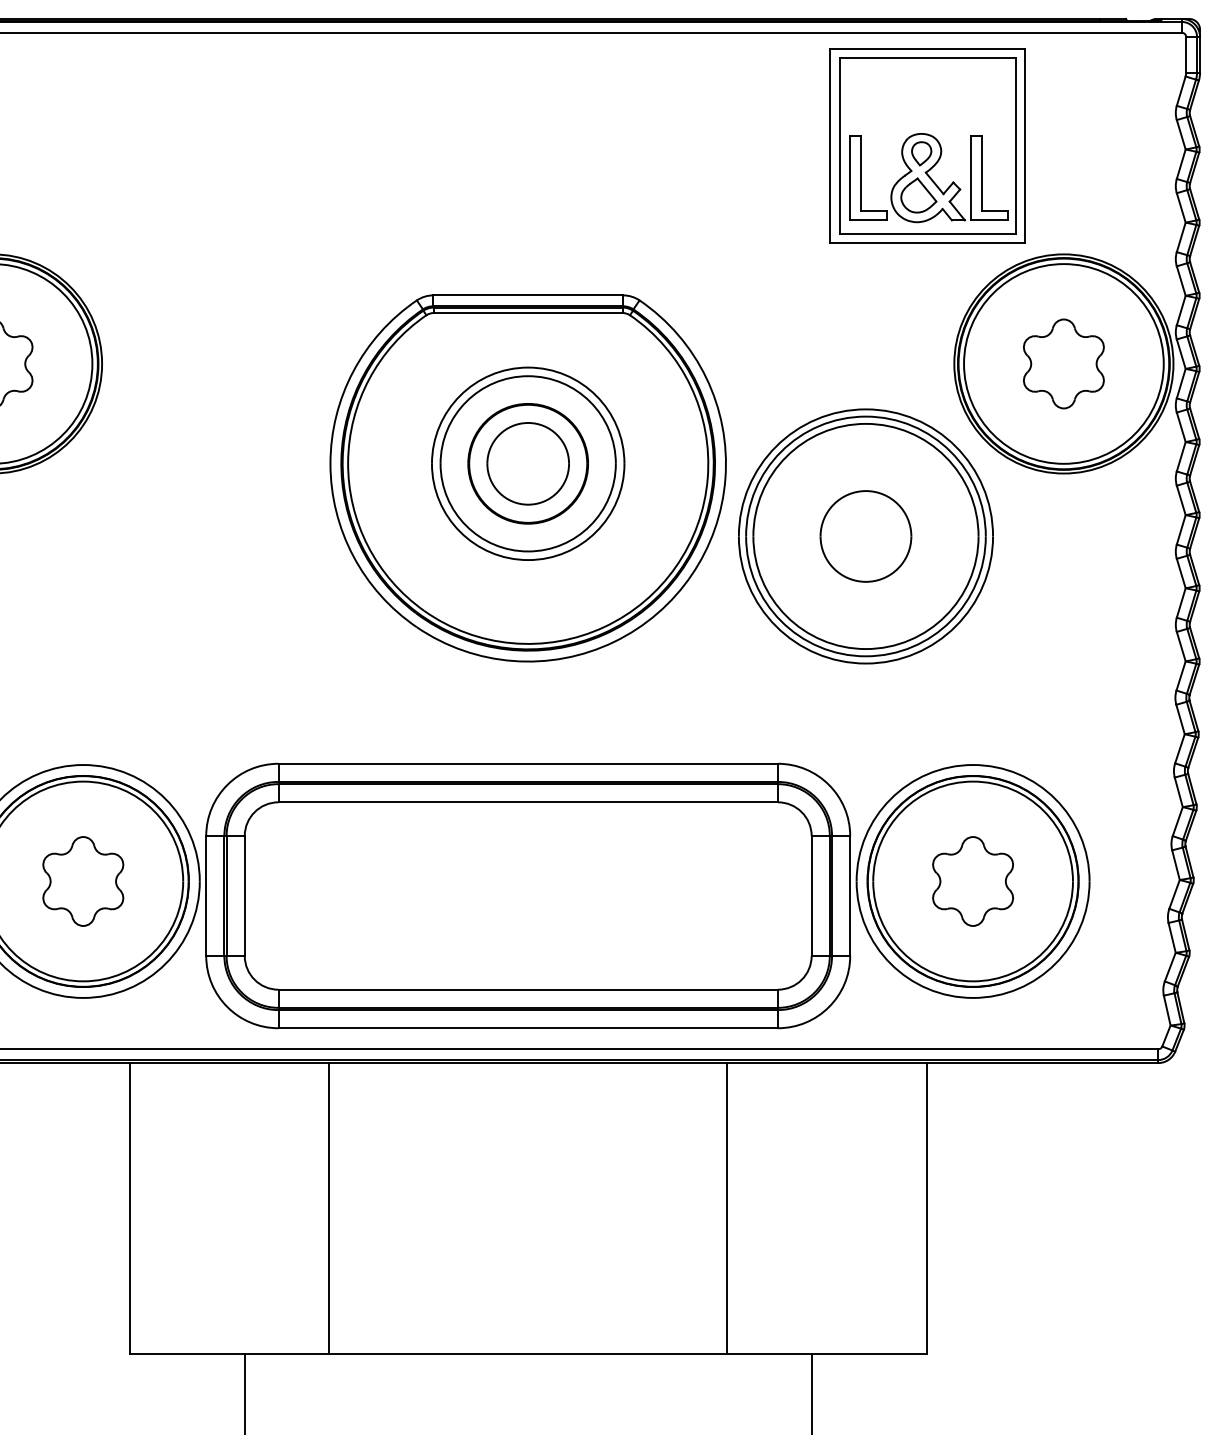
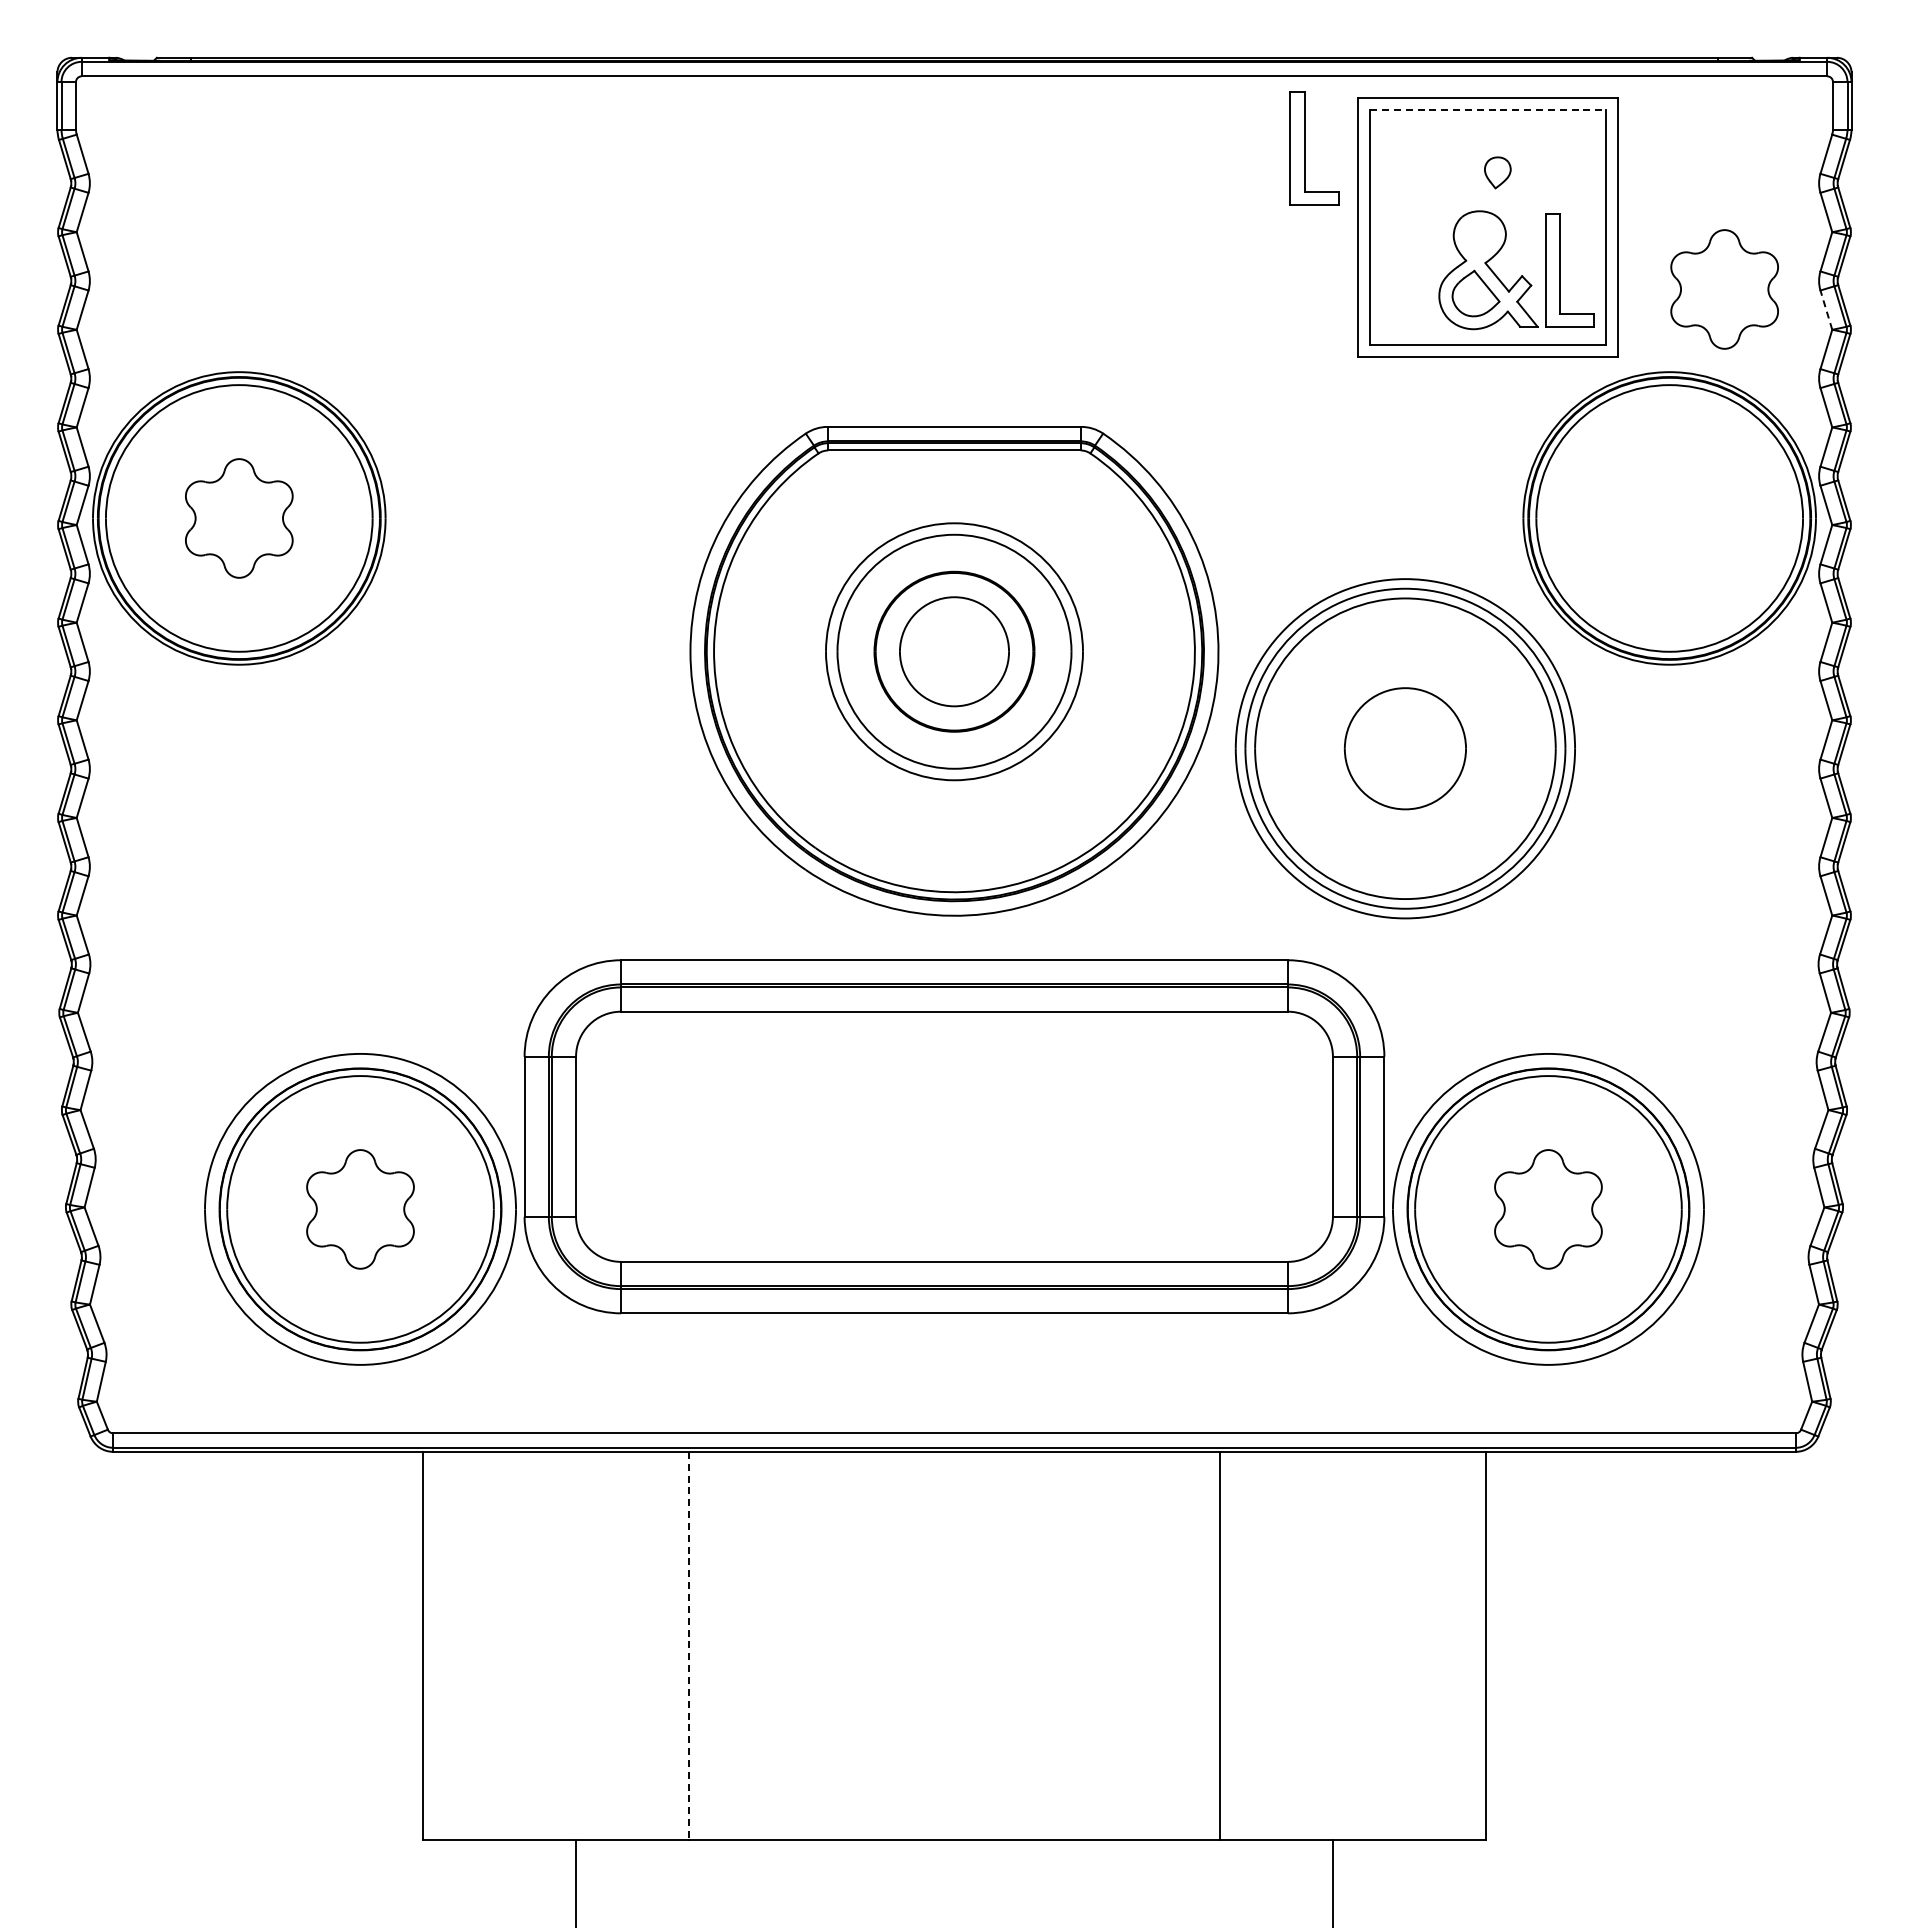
line: (927, 57) -> (1487, 109), solid -> dashed
part: (921, 153) -> (1497, 172), moved
part: (861, 178) -> (1305, 148), moved
line: (1181, 208) -> (1826, 310), solid -> dashed
part: (1063, 364) -> (1724, 289), moved
part: (528, 895) -> (954, 1136), moved
line: (328, 1208) -> (688, 1645), solid -> dashed

